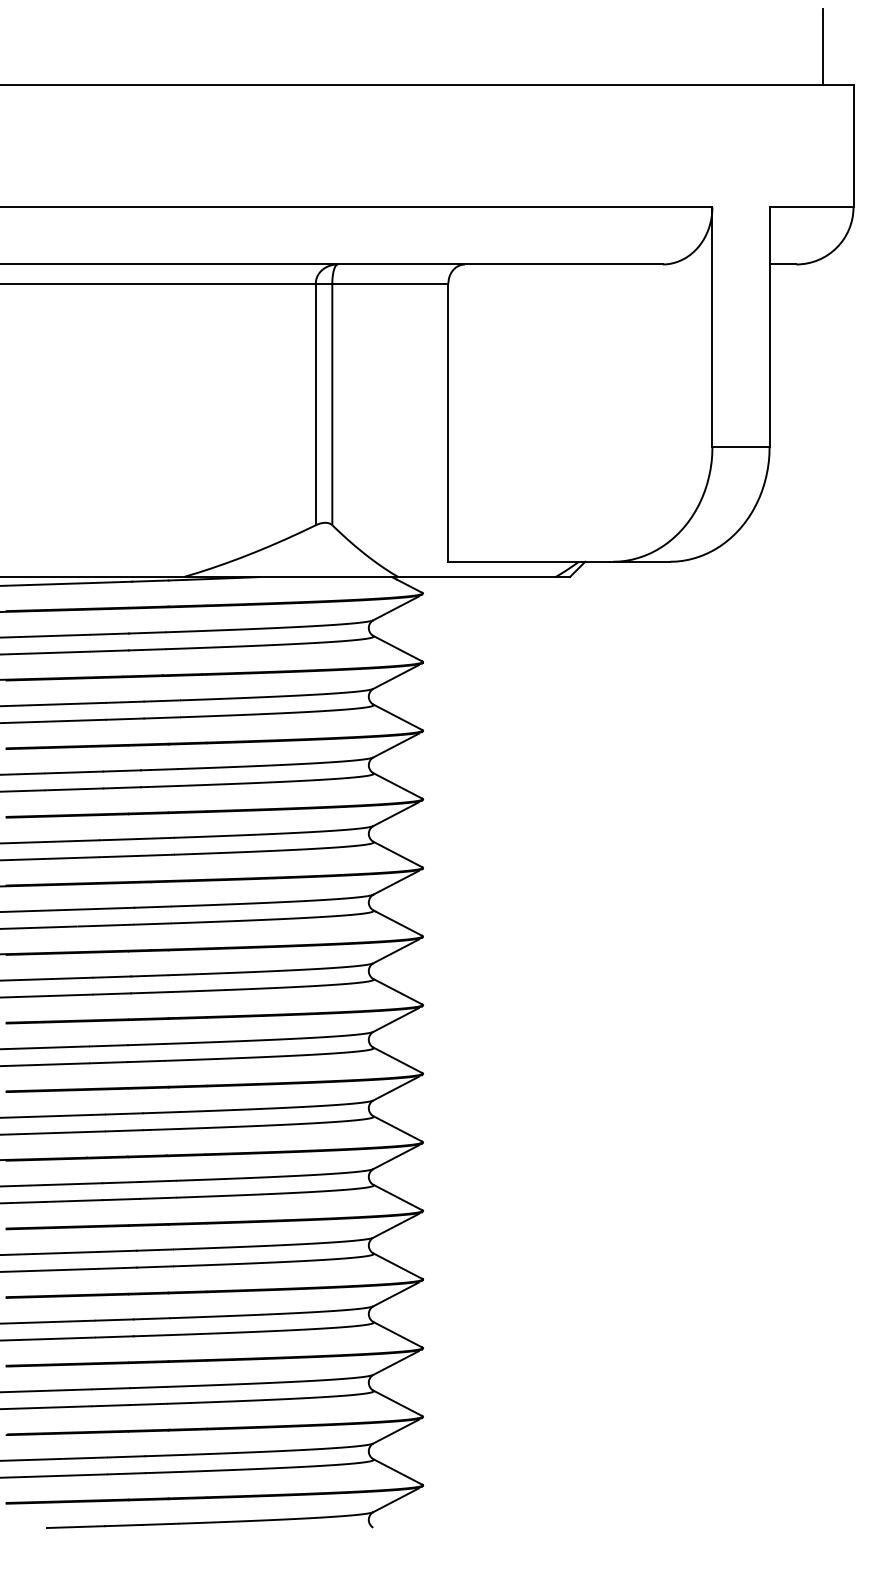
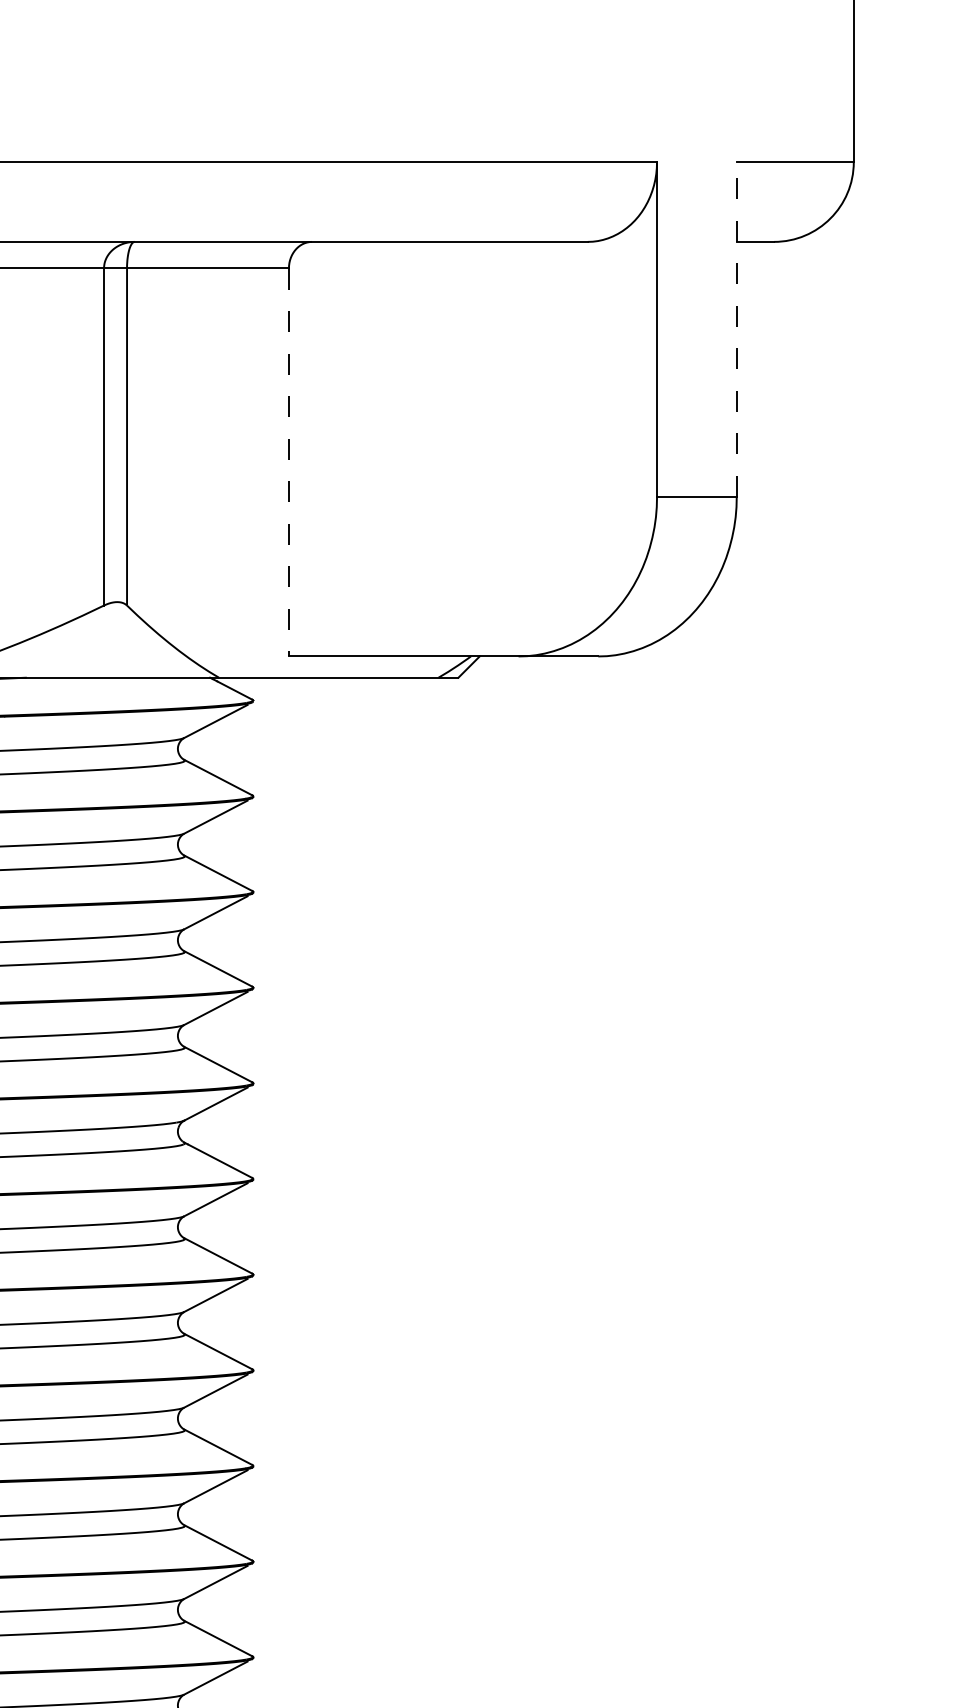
line: (769, 326) -> (736, 328), solid -> dashed
line: (448, 423) -> (289, 463), solid -> dashed

